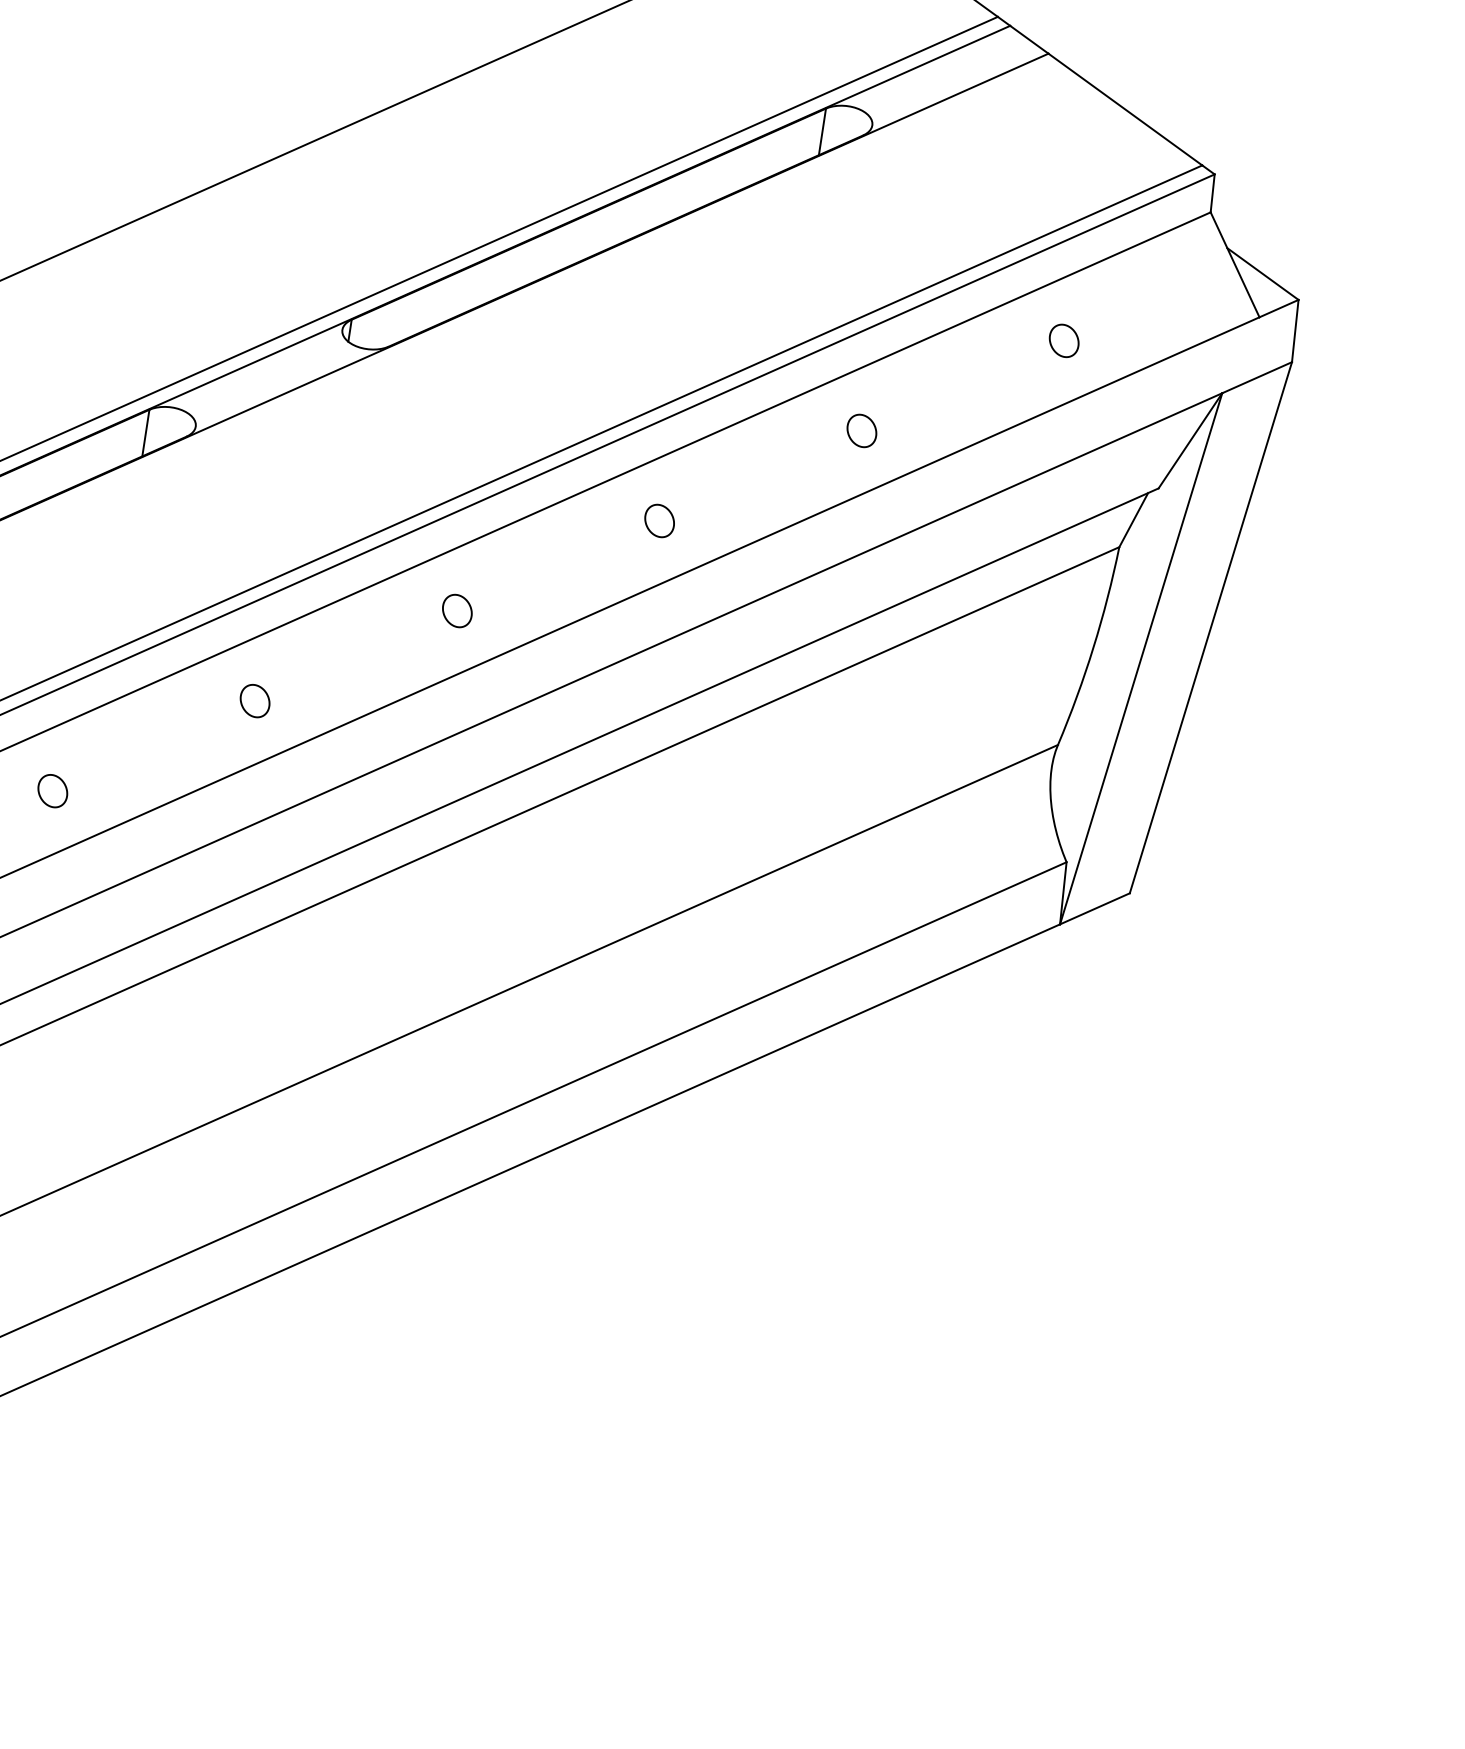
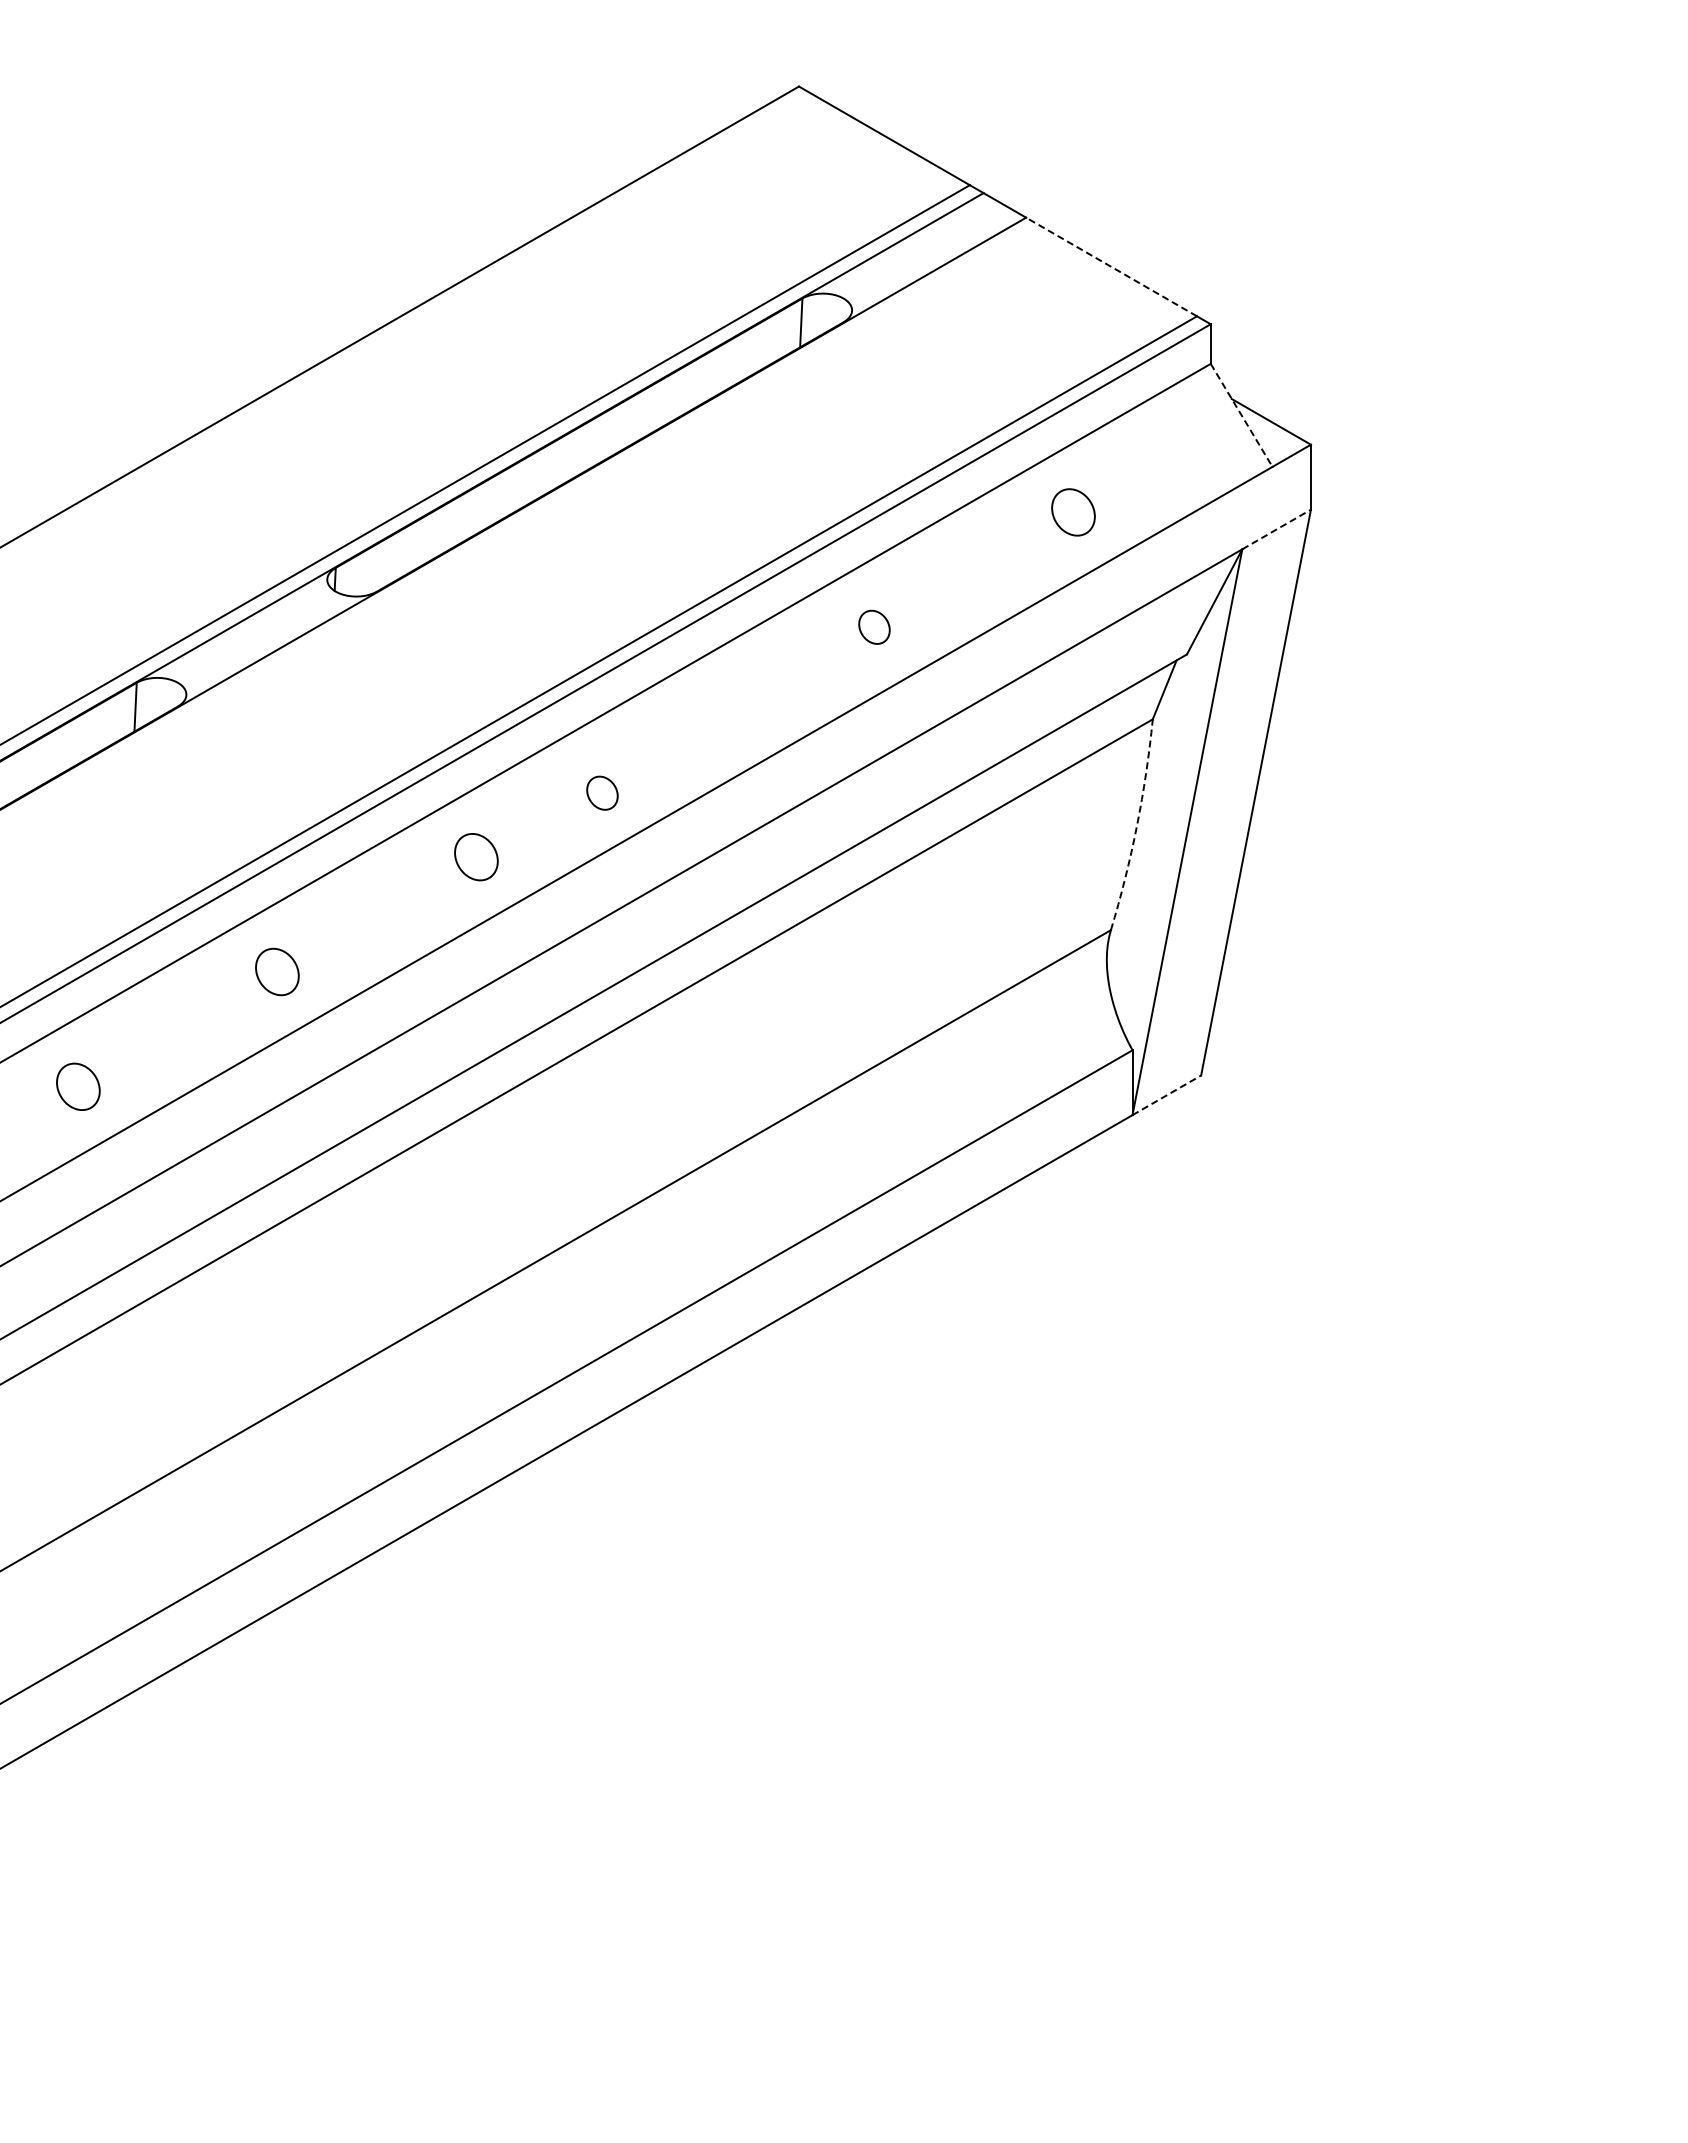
line: (1125, 110) -> (1111, 267), solid -> dashed
line: (1234, 264) -> (1241, 415), solid -> dashed
part: (1064, 340) -> (1073, 512), size x1.4
line: (1257, 377) -> (1276, 529), solid -> dashed
part: (659, 520) -> (602, 792), moved
part: (457, 610) -> (476, 856), size x1.4
arc: (1094, 647) -> (1137, 825), solid -> dashed
part: (255, 700) -> (277, 971), size x1.4
part: (52, 790) -> (78, 1086), size x1.4
line: (1094, 908) -> (1166, 1095), solid -> dashed

